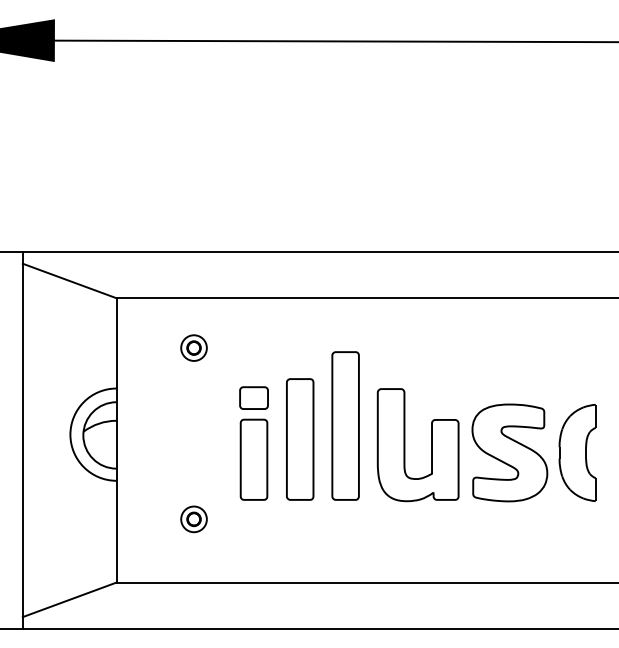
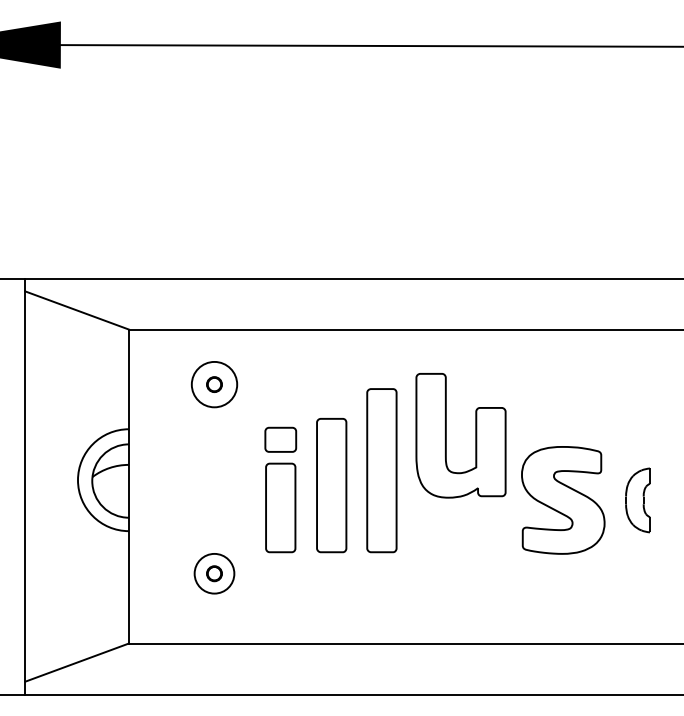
circle: (194, 347) -> (214, 384), size x1.6
part: (405, 444) -> (446, 435), moved
part: (577, 453) -> (637, 500), size x0.6
circle: (194, 519) -> (214, 573), size x1.4

